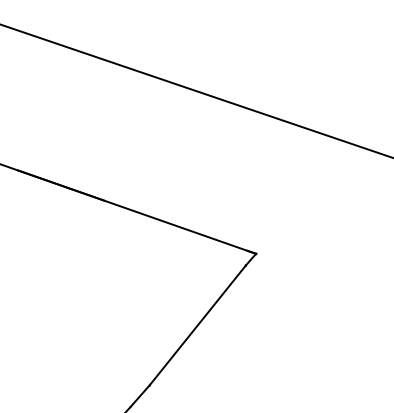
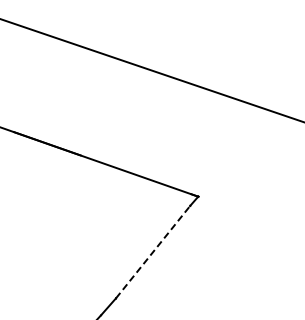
line: (198, 324) -> (153, 251), solid -> dashed

